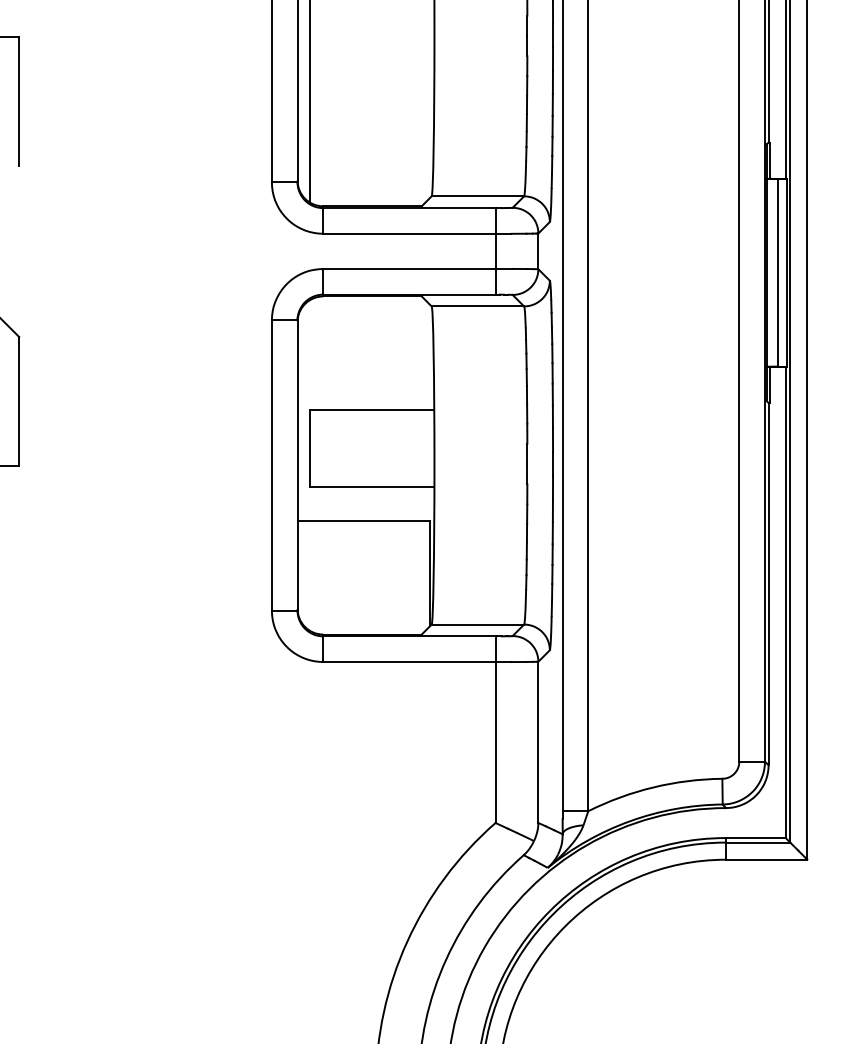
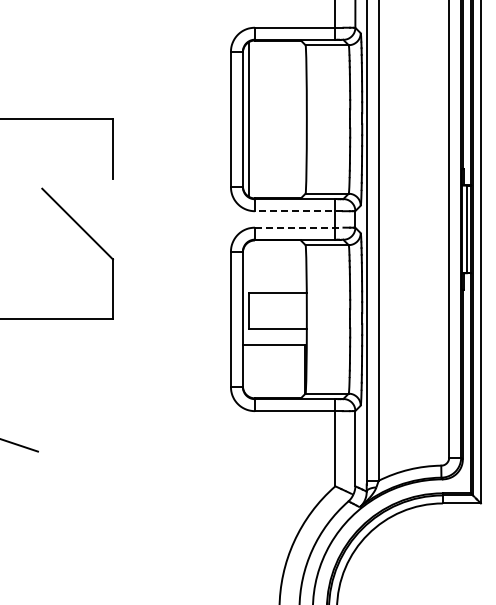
line: (416, 234) -> (298, 211), solid -> dashed
line: (418, 268) -> (299, 227), solid -> dashed

